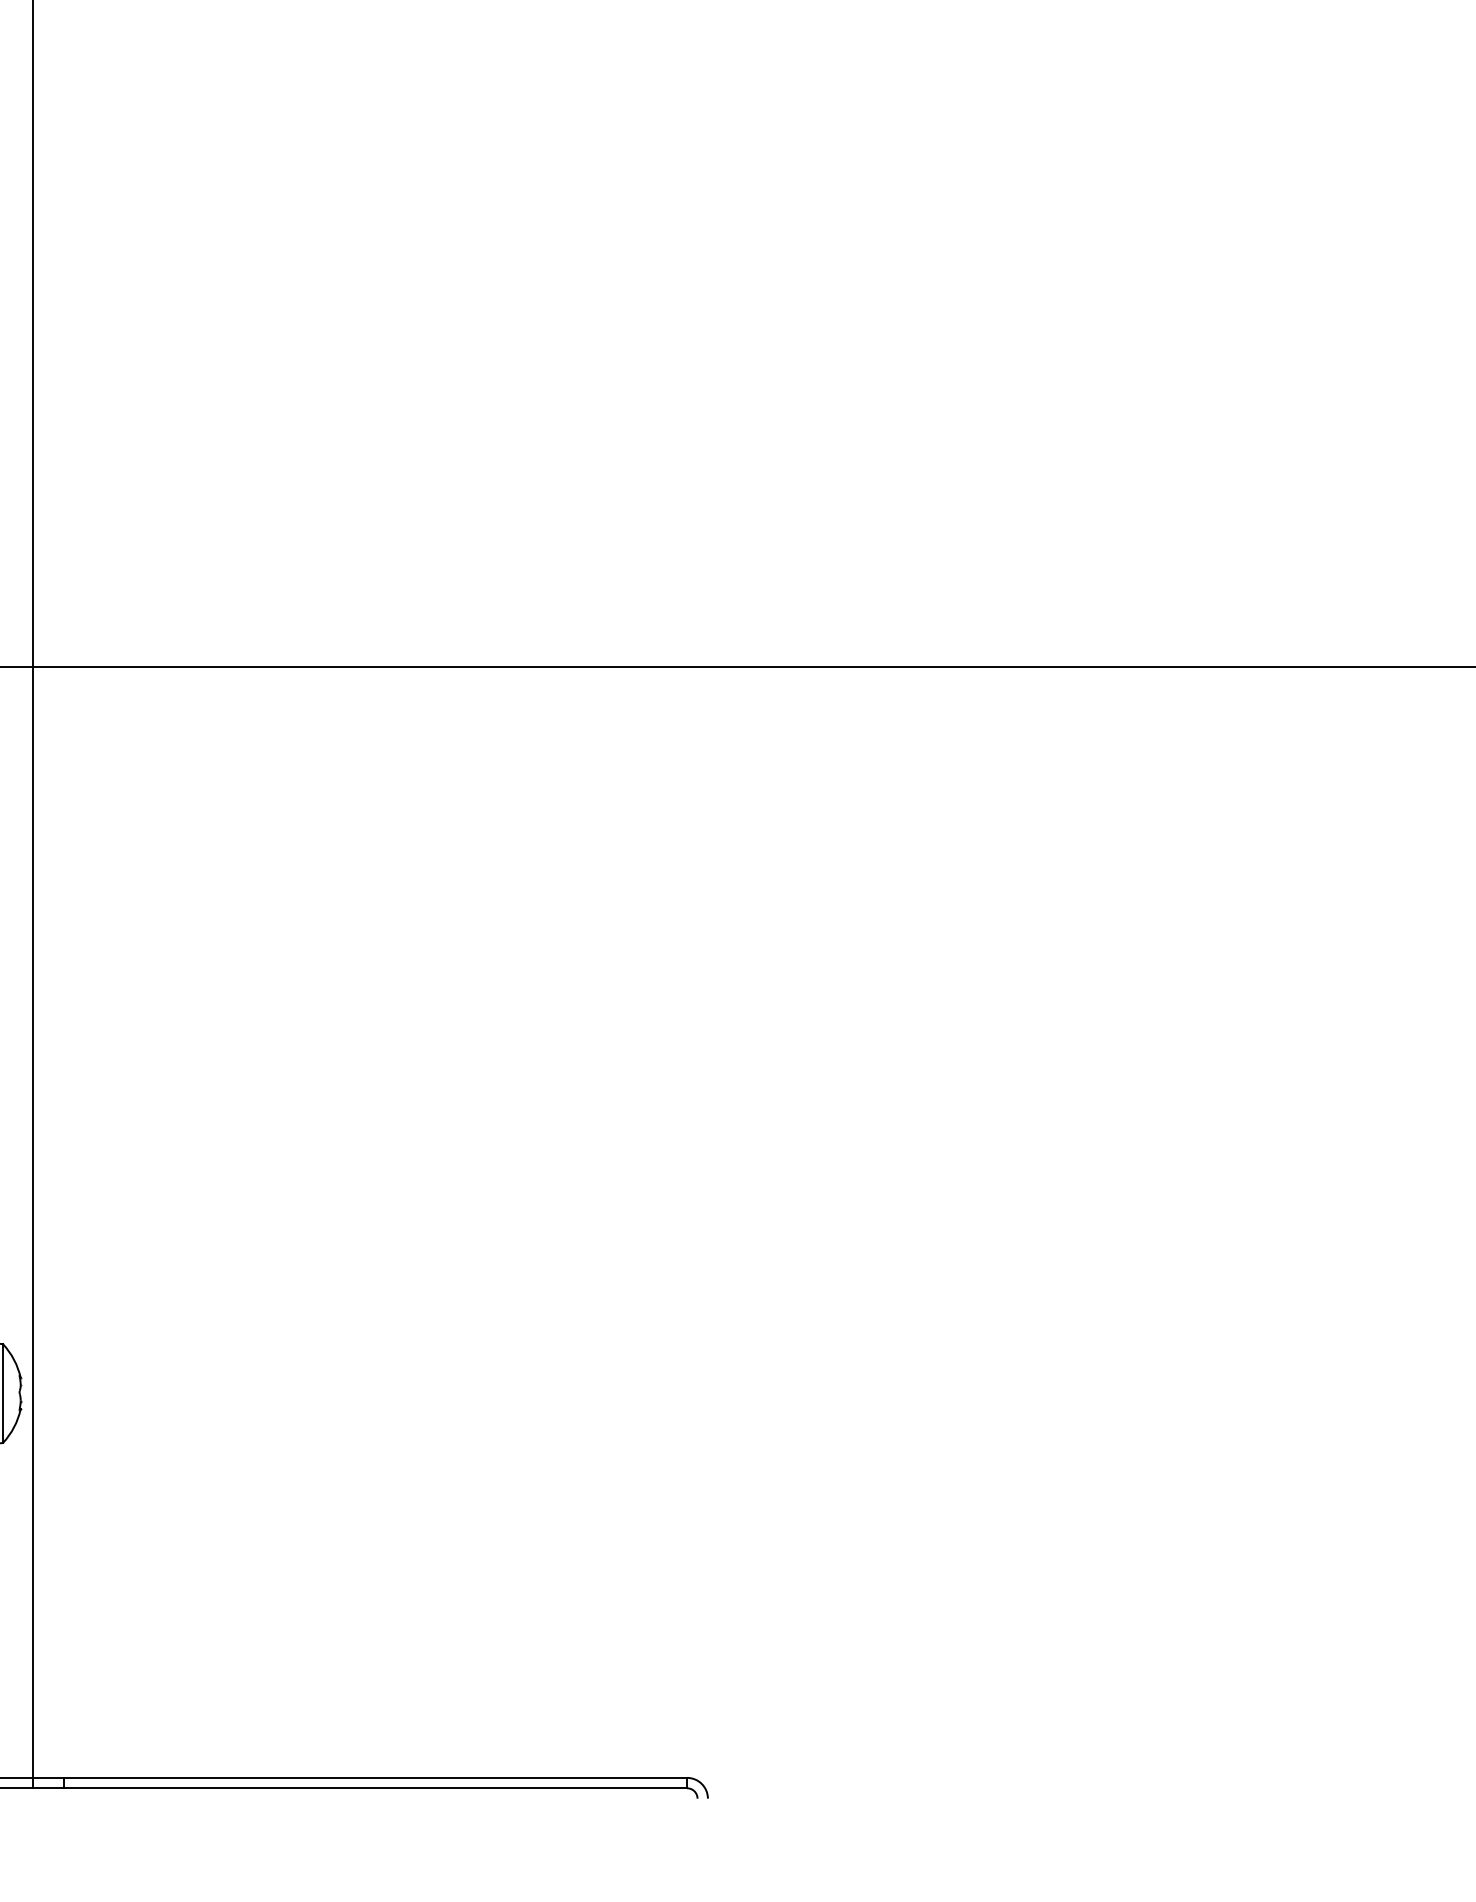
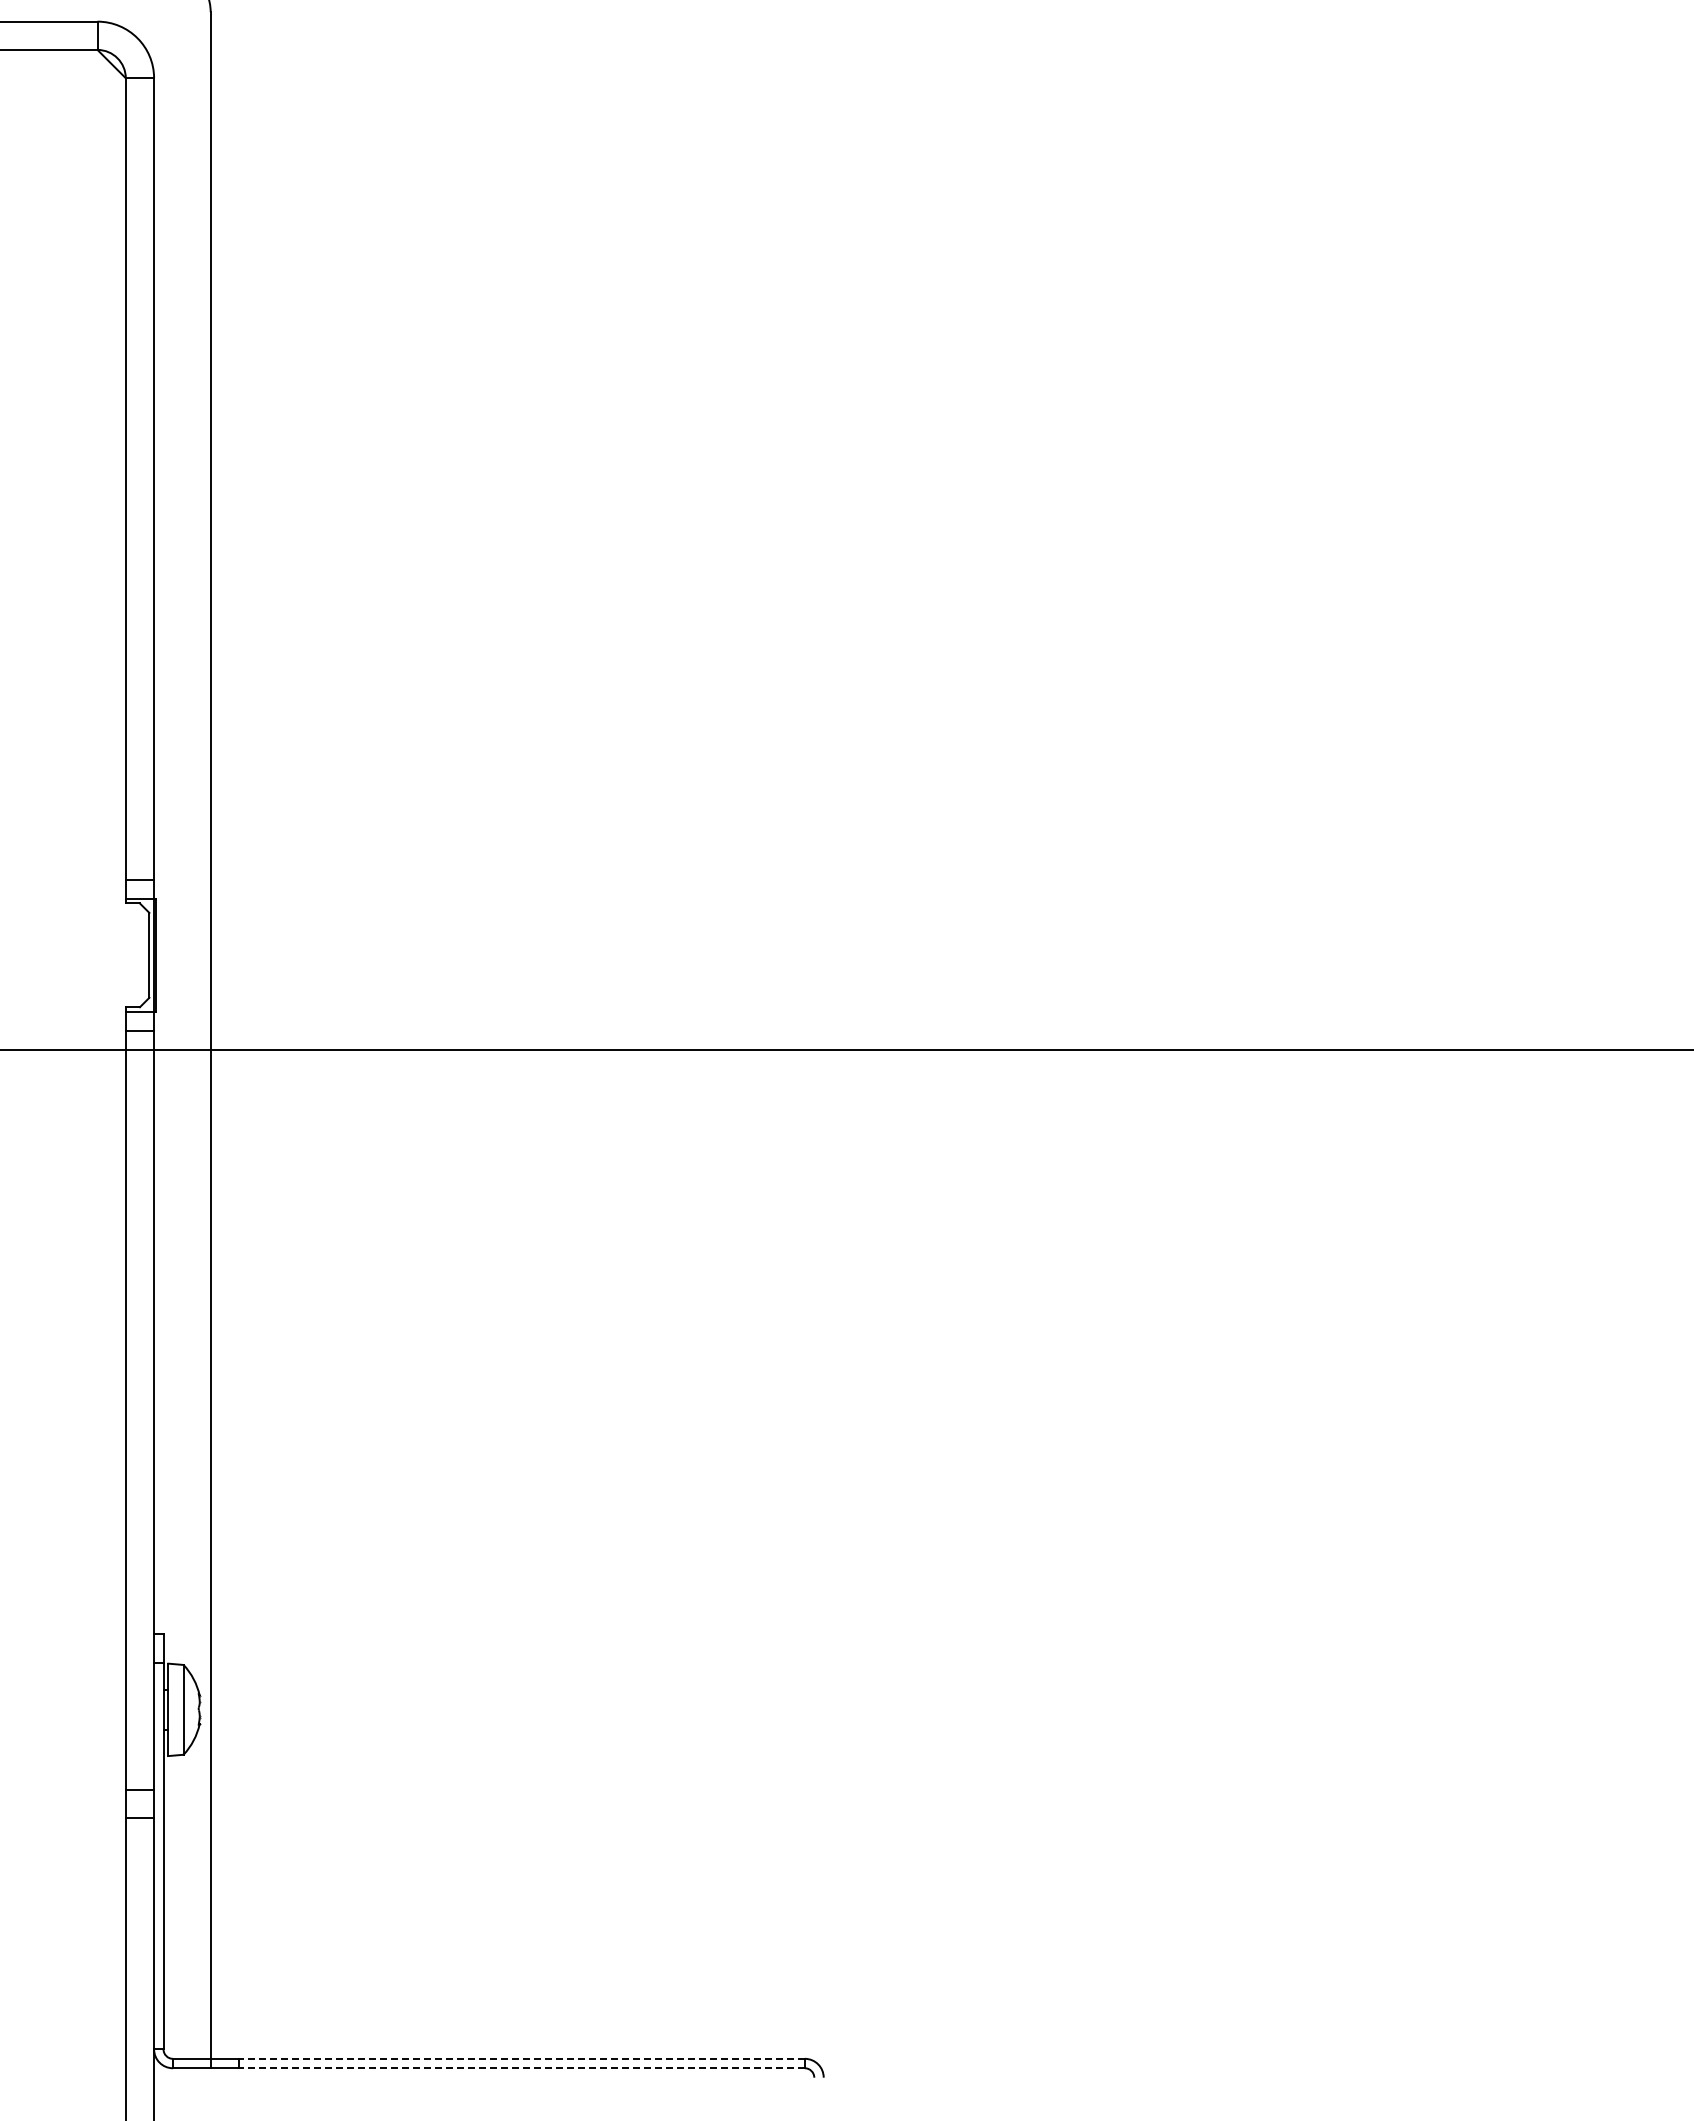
line: (375, 1777) -> (521, 2058), solid -> dashed
line: (375, 1788) -> (521, 2068), solid -> dashed

